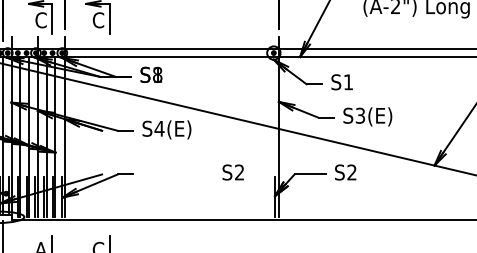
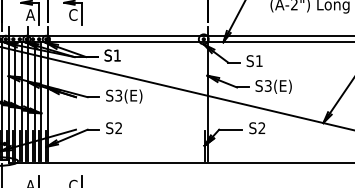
text: (40, 20) -> (30, 15), C -> A
text: (157, 74) -> (117, 55), S8 -> S1
text: (159, 128) -> (118, 95), S4(E) -> S3(E)
text: (232, 172) -> (113, 128), moved

